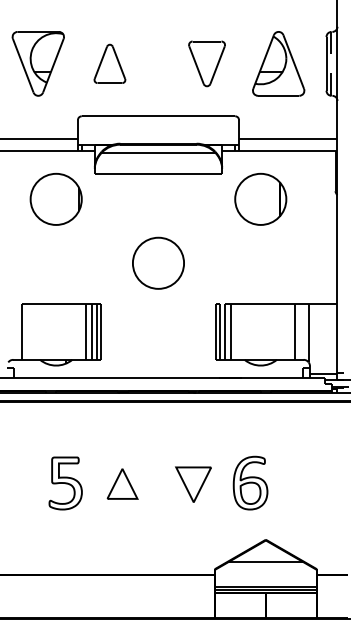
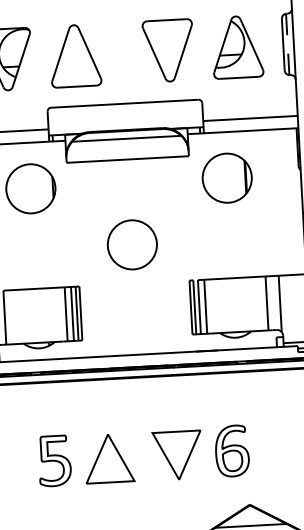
part: (109, 63) -> (74, 55), size x1.67
part: (206, 63) -> (168, 50), size x1.43
part: (122, 483) -> (109, 458), size x1.67
part: (193, 484) -> (177, 455), size x1.43

